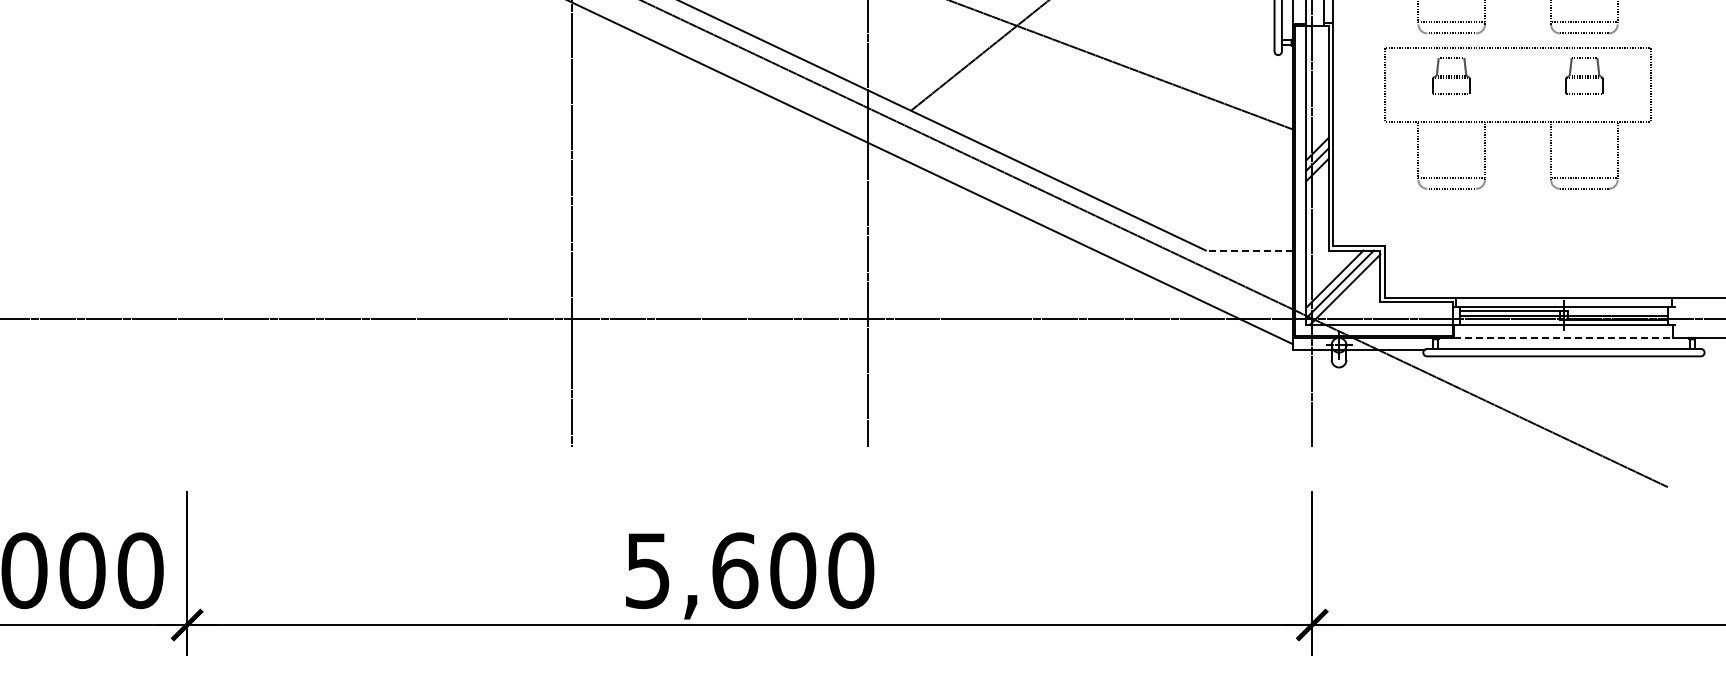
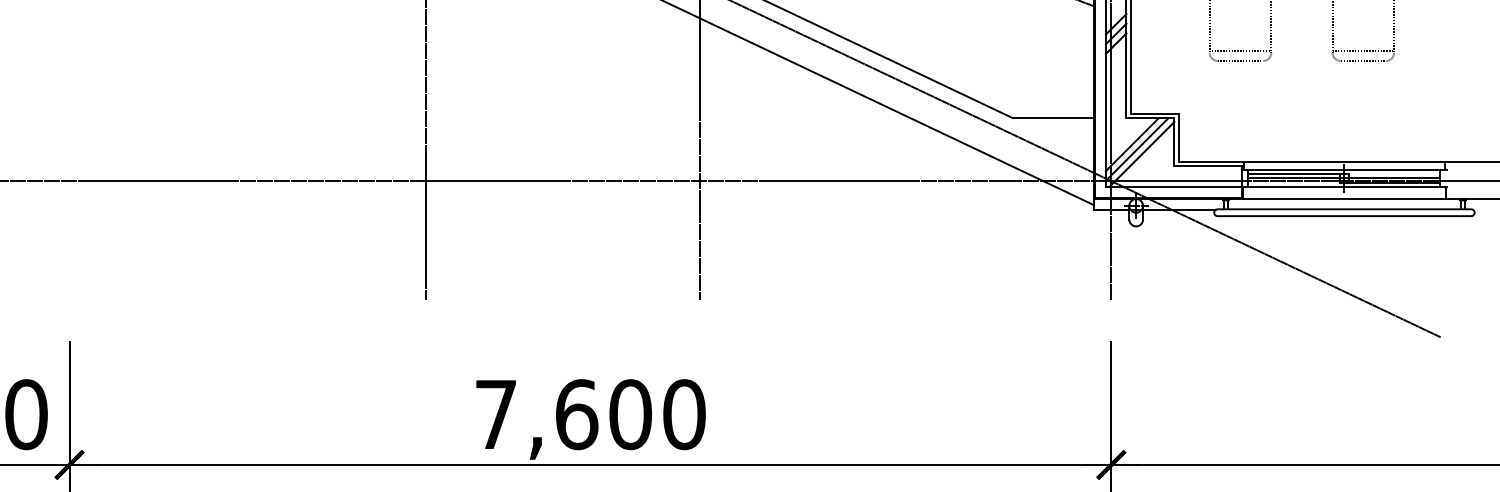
line: (1249, 250) -> (1053, 118), dashed -> solid
line: (1563, 337) -> (1344, 198), dashed -> solid
text: (647, 571) -> (495, 415), 5,600 -> 7,600

